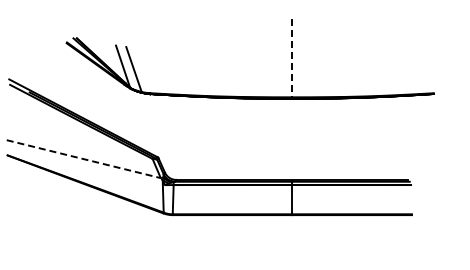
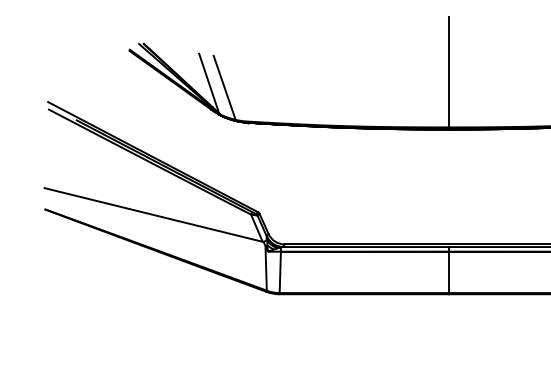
line: (292, 59) -> (449, 73), dashed -> solid
line: (84, 159) -> (154, 215), dashed -> solid

